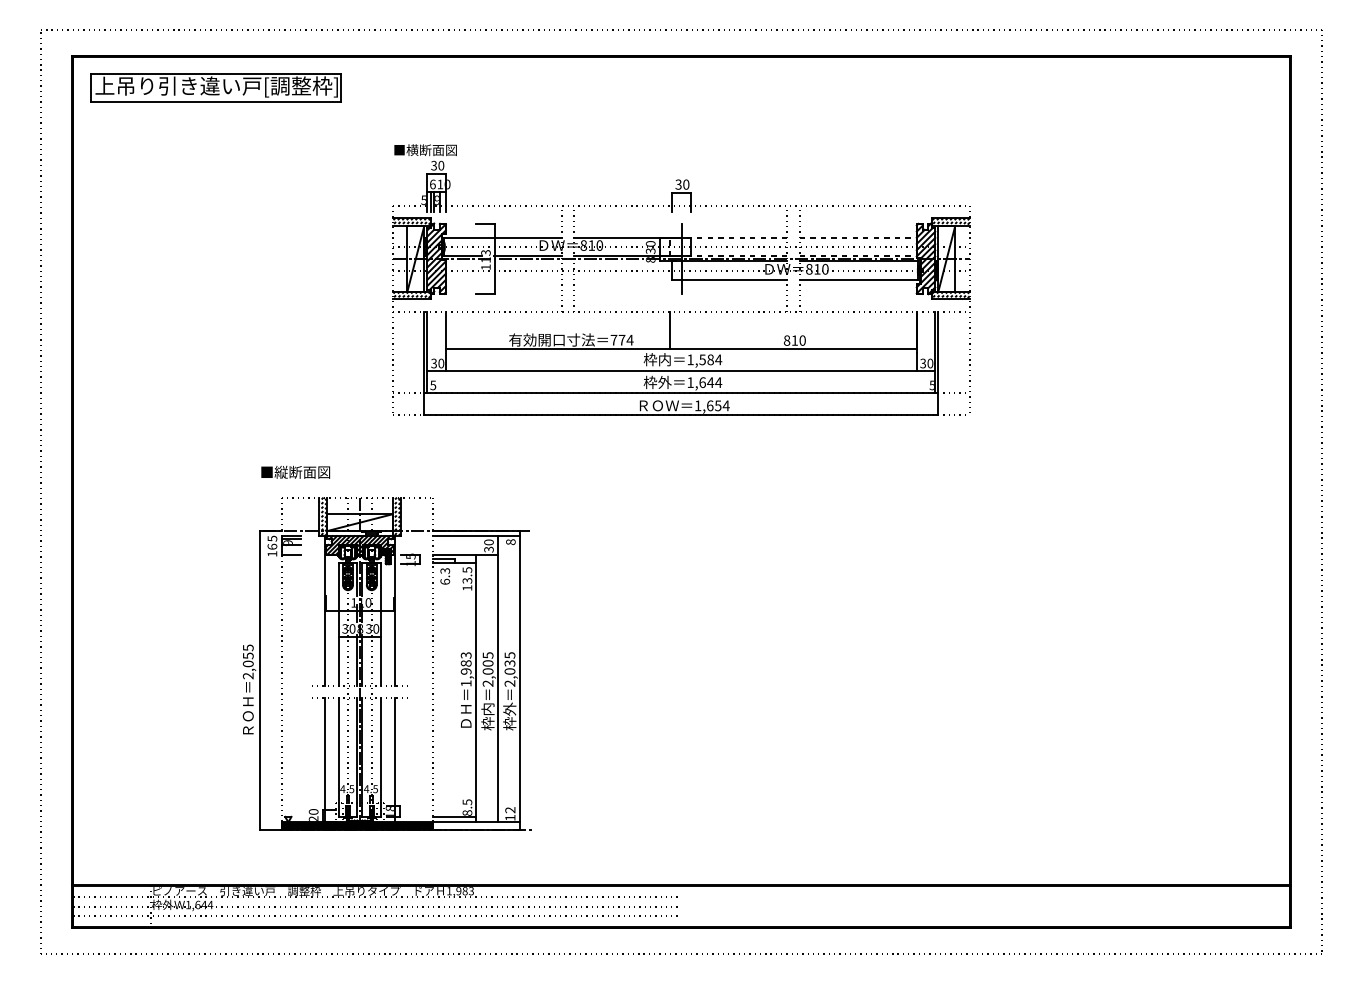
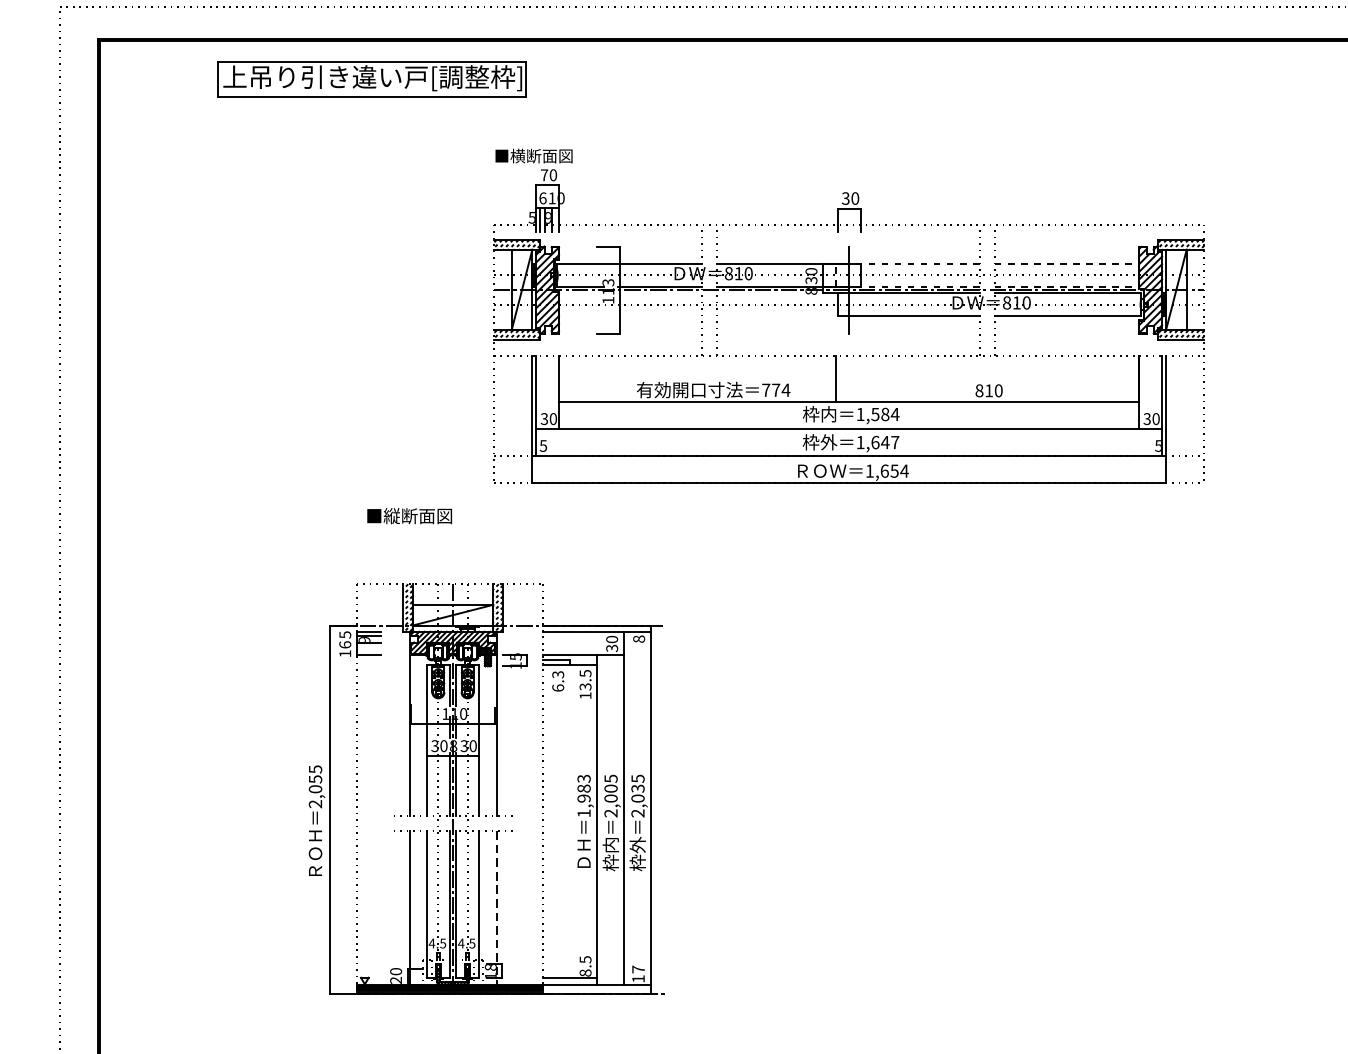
part: (215, 87) -> (371, 78), moved
text: (434, 165) -> (544, 174), 30 -> 70
text: (718, 382) -> (894, 442), 1,644 -> 1,647
text: (295, 471) -> (409, 515), moved
line: (395, 760) -> (496, 908), solid -> dashed
text: (510, 810) -> (638, 969), 12 -> 17

